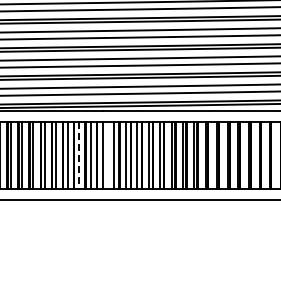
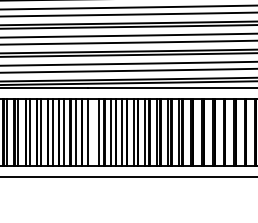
line: (79, 155) -> (64, 132), dashed -> solid

